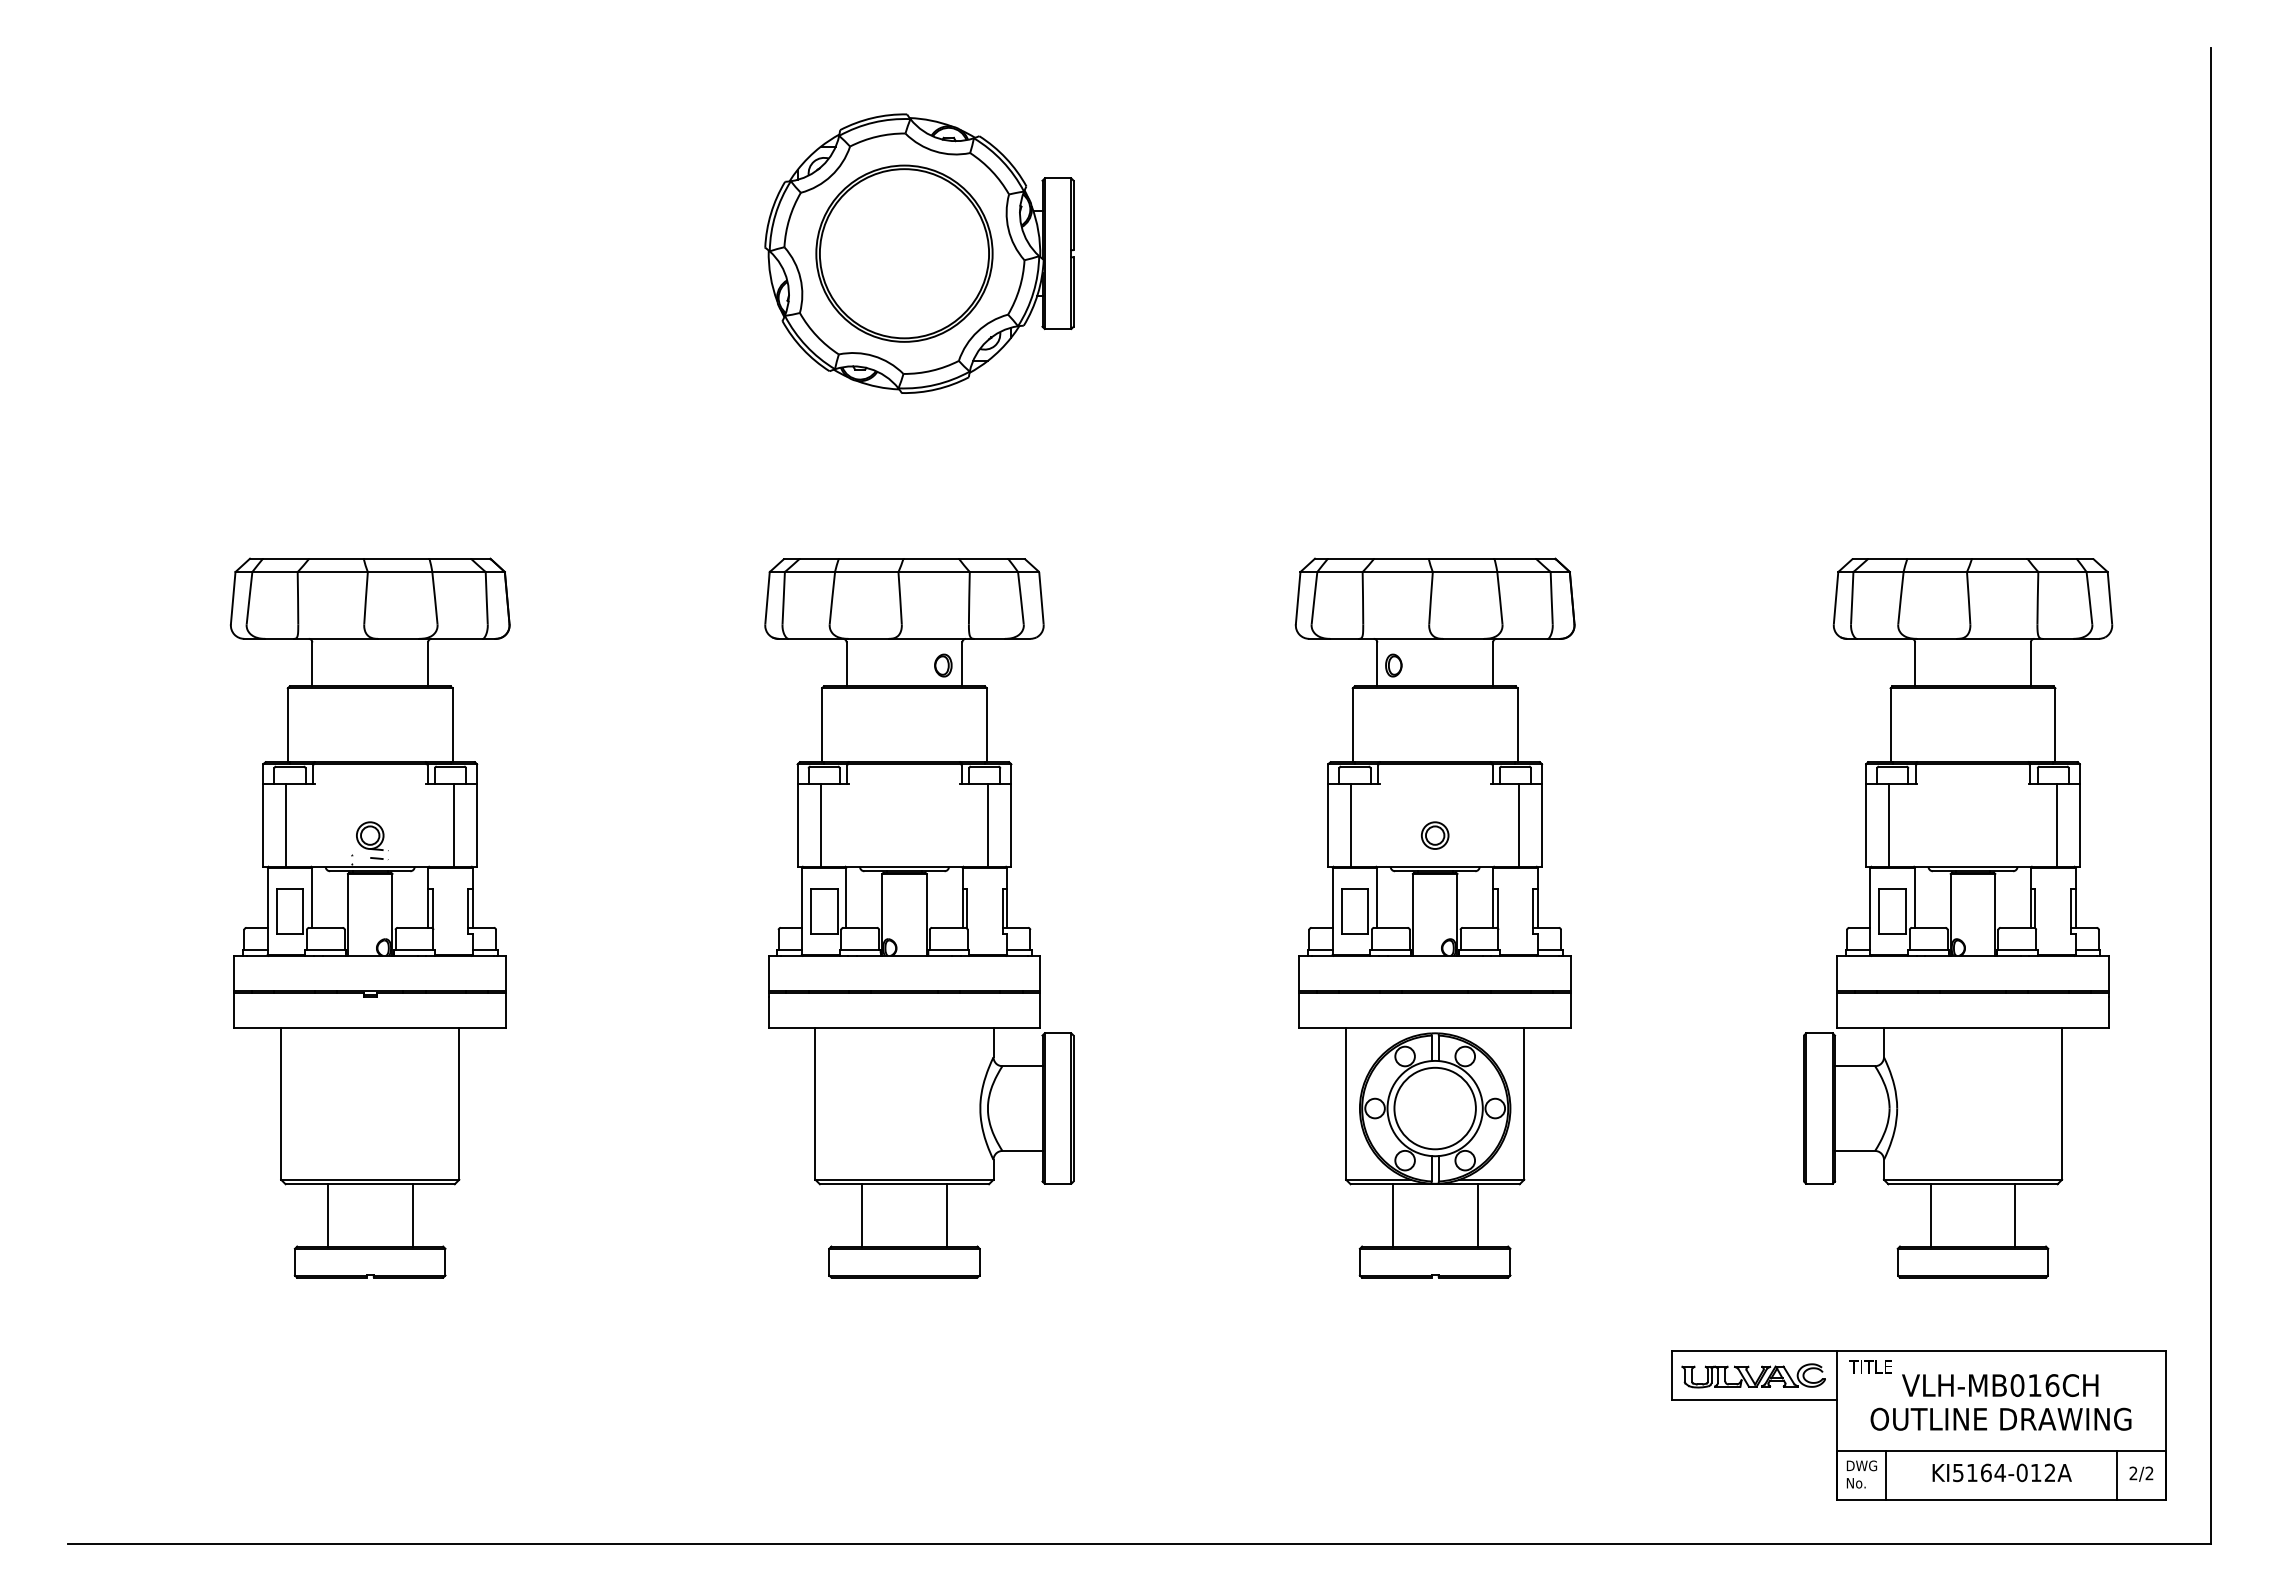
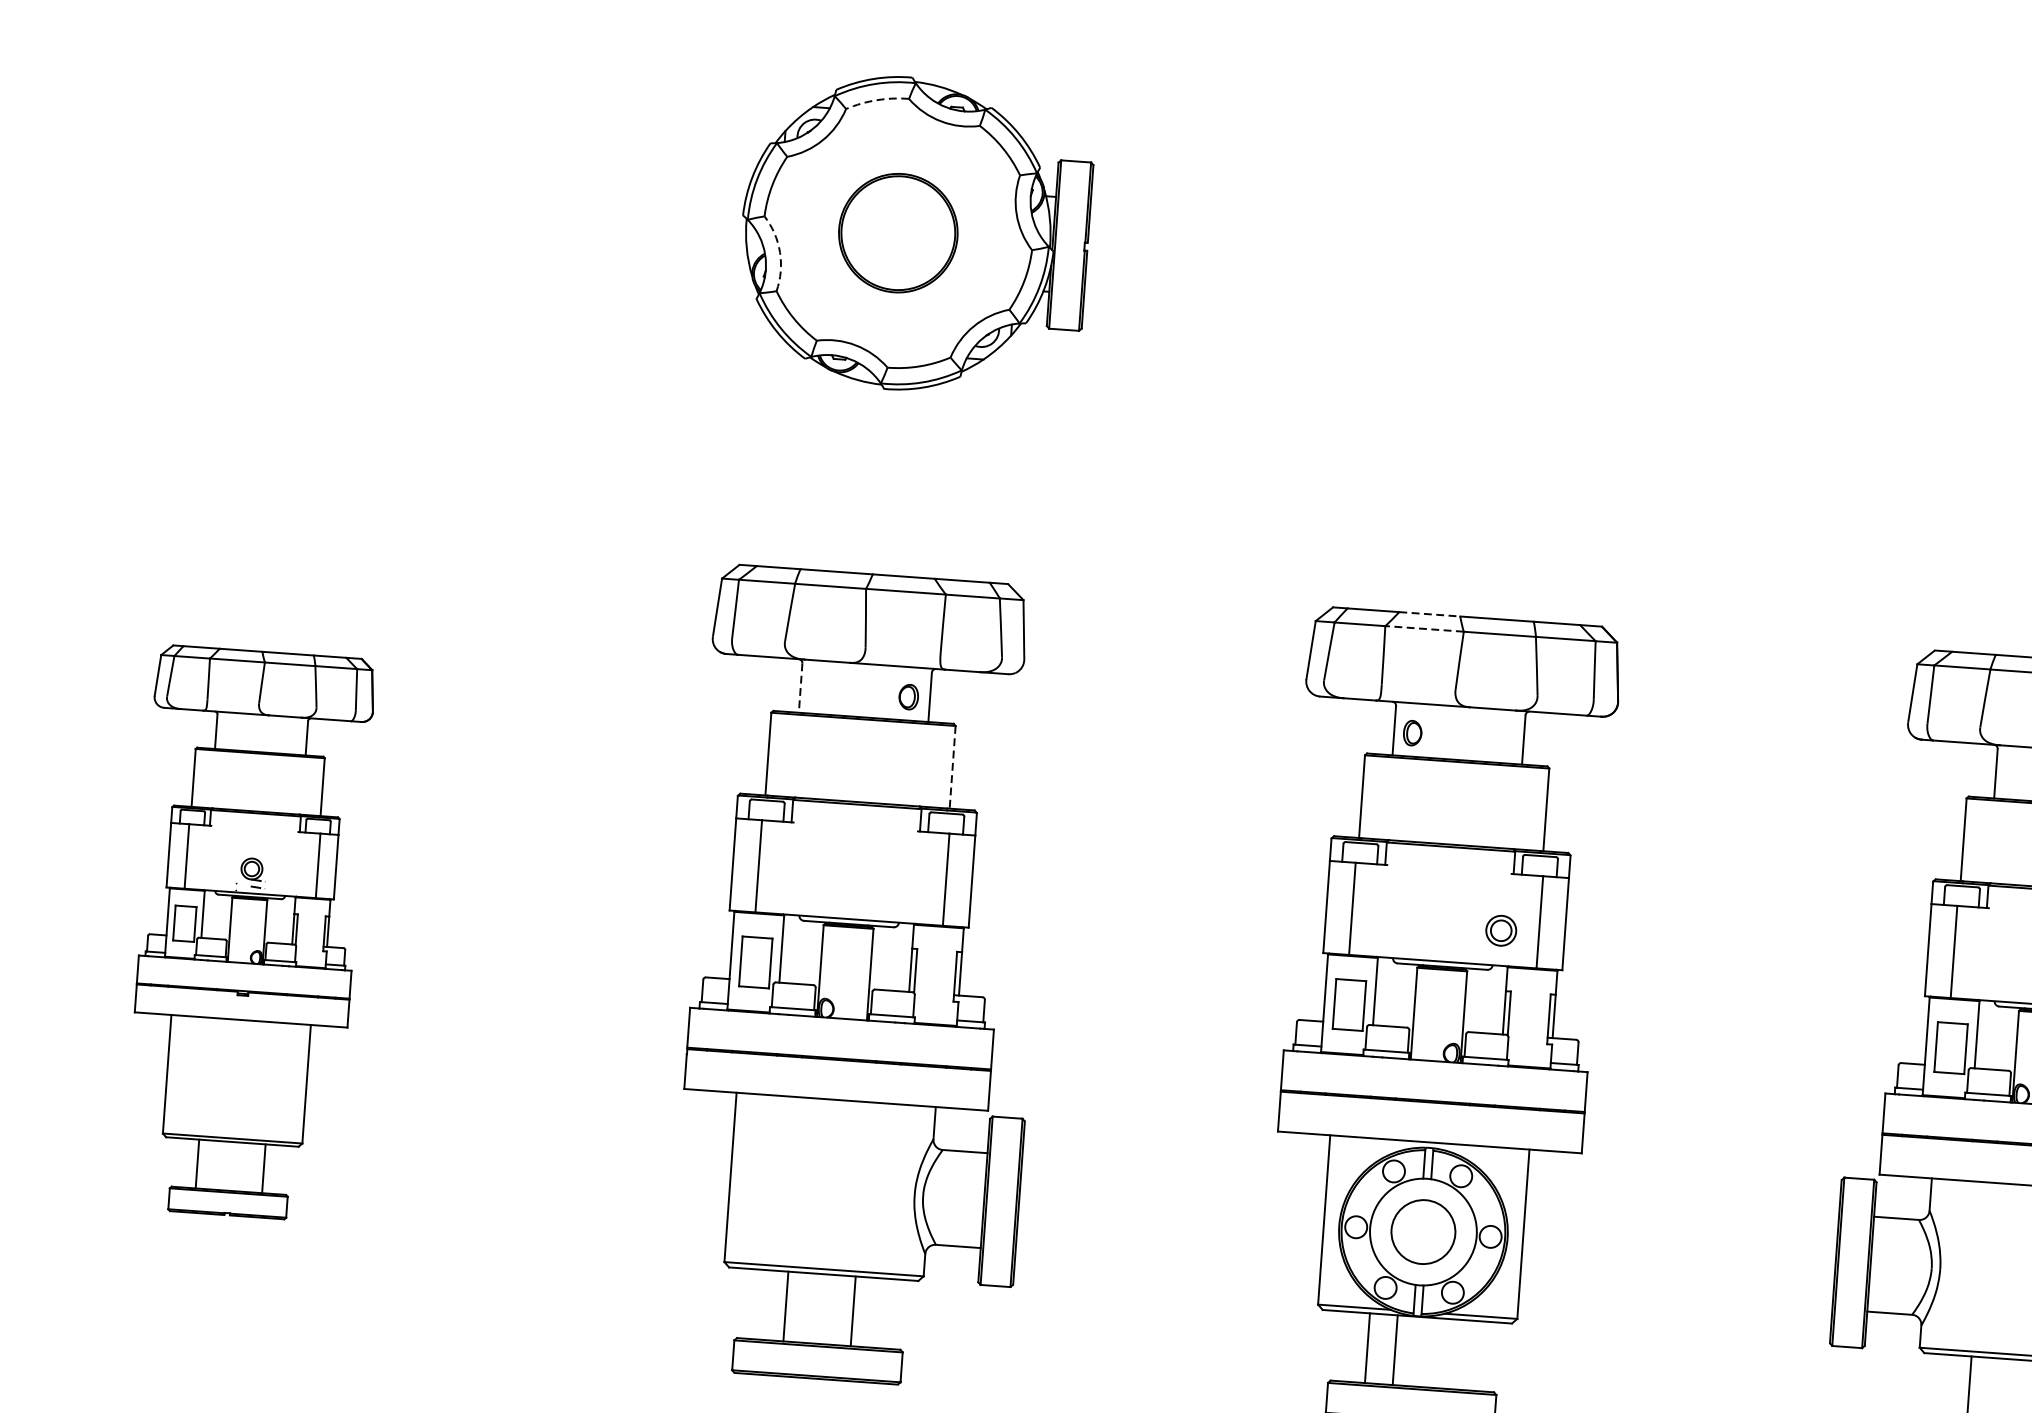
arc: (877, 136) -> (877, 99), solid -> dashed
part: (904, 253) -> (898, 233), size x0.6
arc: (800, 278) -> (780, 252), solid -> dashed
line: (1401, 558) -> (1429, 614), solid -> dashed
line: (1397, 572) -> (1424, 629), solid -> dashed
line: (846, 664) -> (800, 688), solid -> dashed
line: (986, 725) -> (952, 767), solid -> dashed
part: (1435, 835) -> (1501, 930), moved
part: (369, 917) -> (246, 932), size x0.7
circle: (1434, 1108) -> (1422, 1231), size x0.7
line: (862, 1215) -> (853, 1311), moved
line: (946, 1215) -> (785, 1306), moved
line: (1477, 1215) -> (1395, 1350), moved

